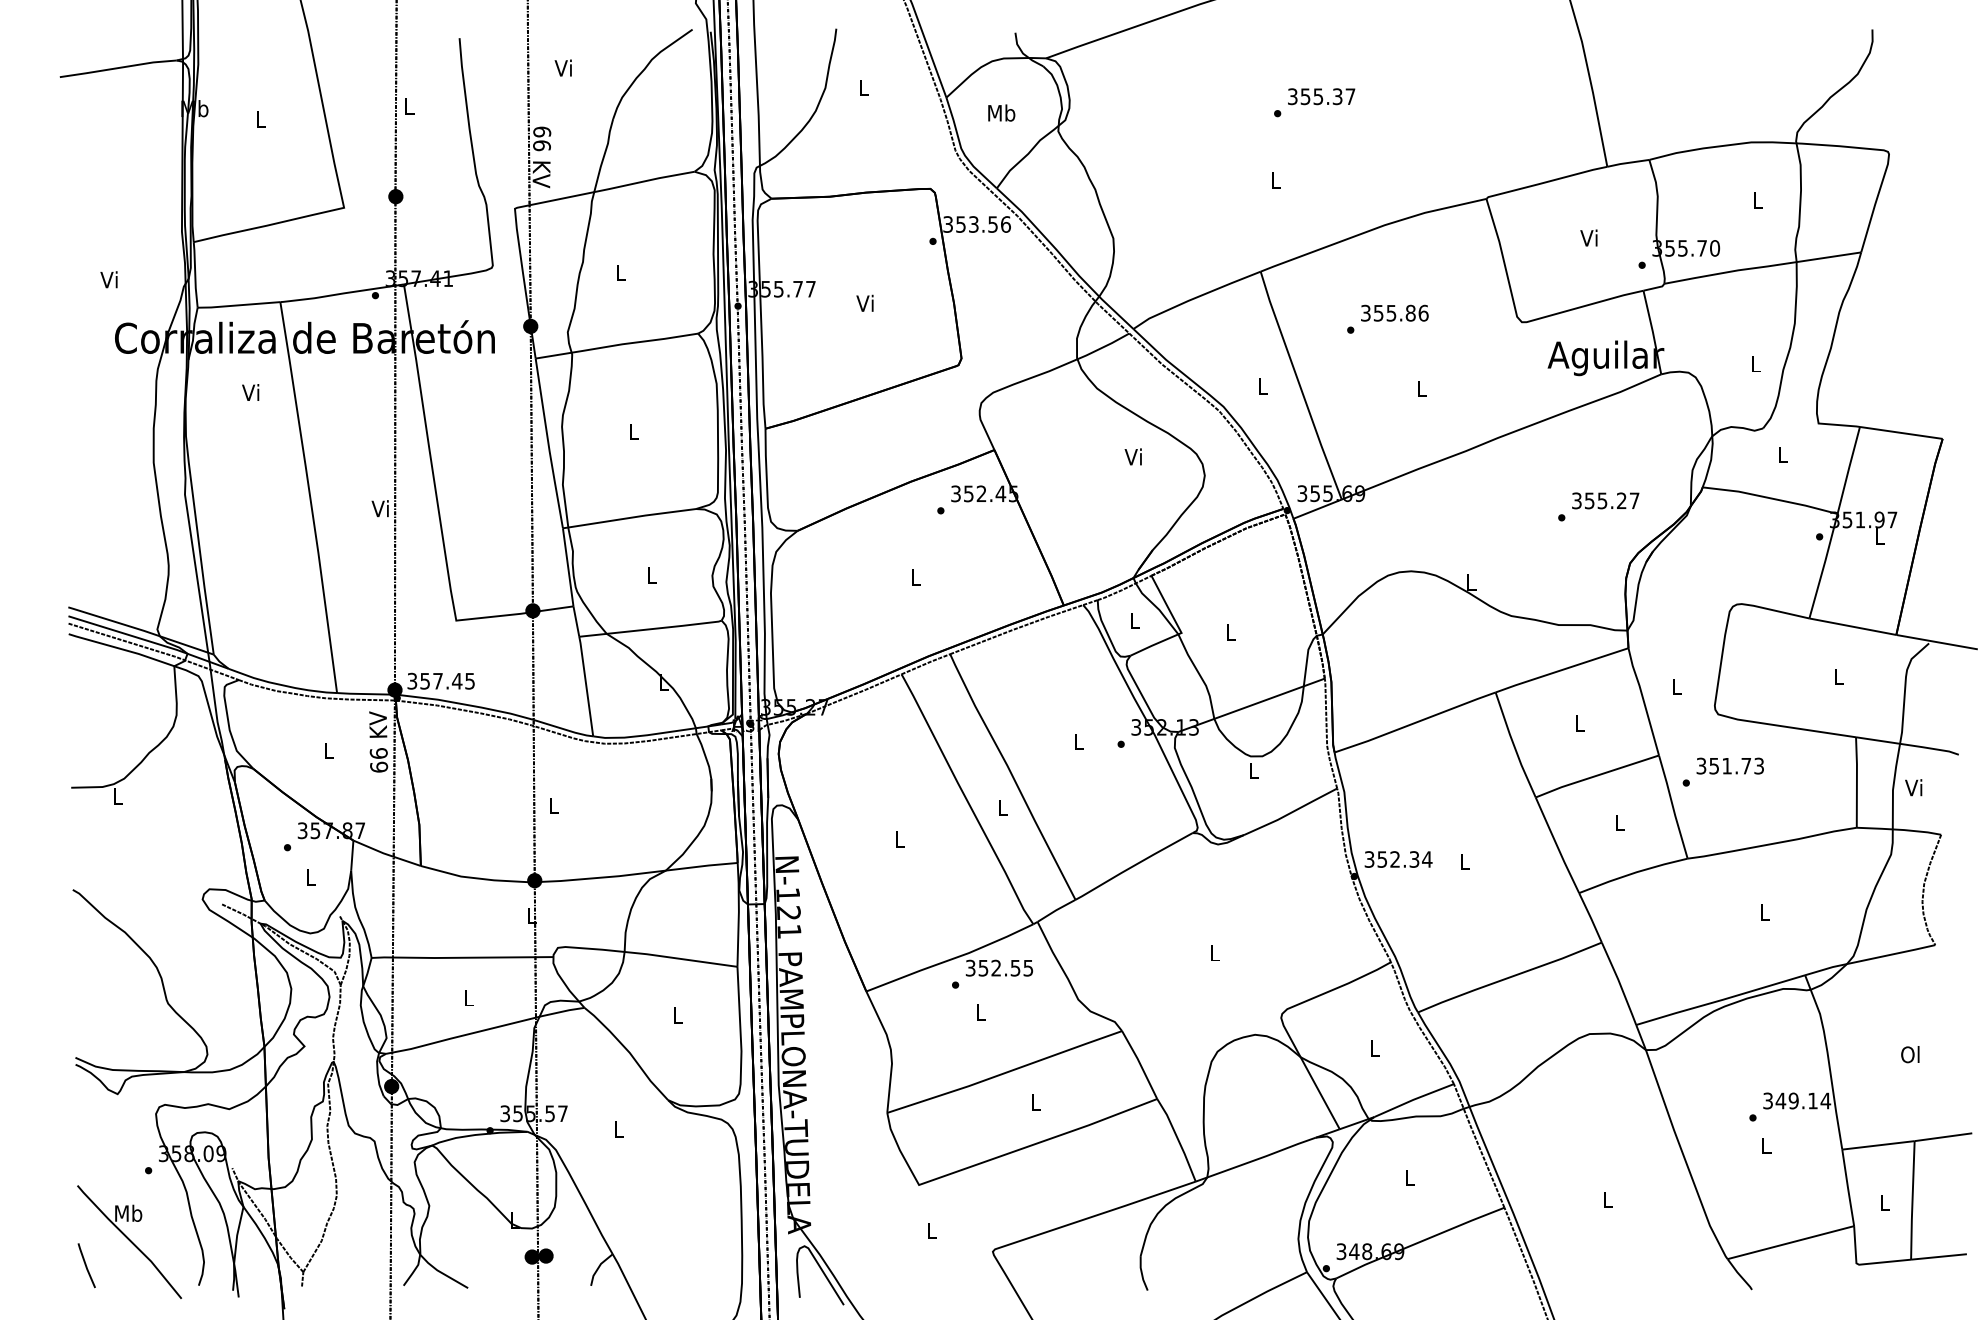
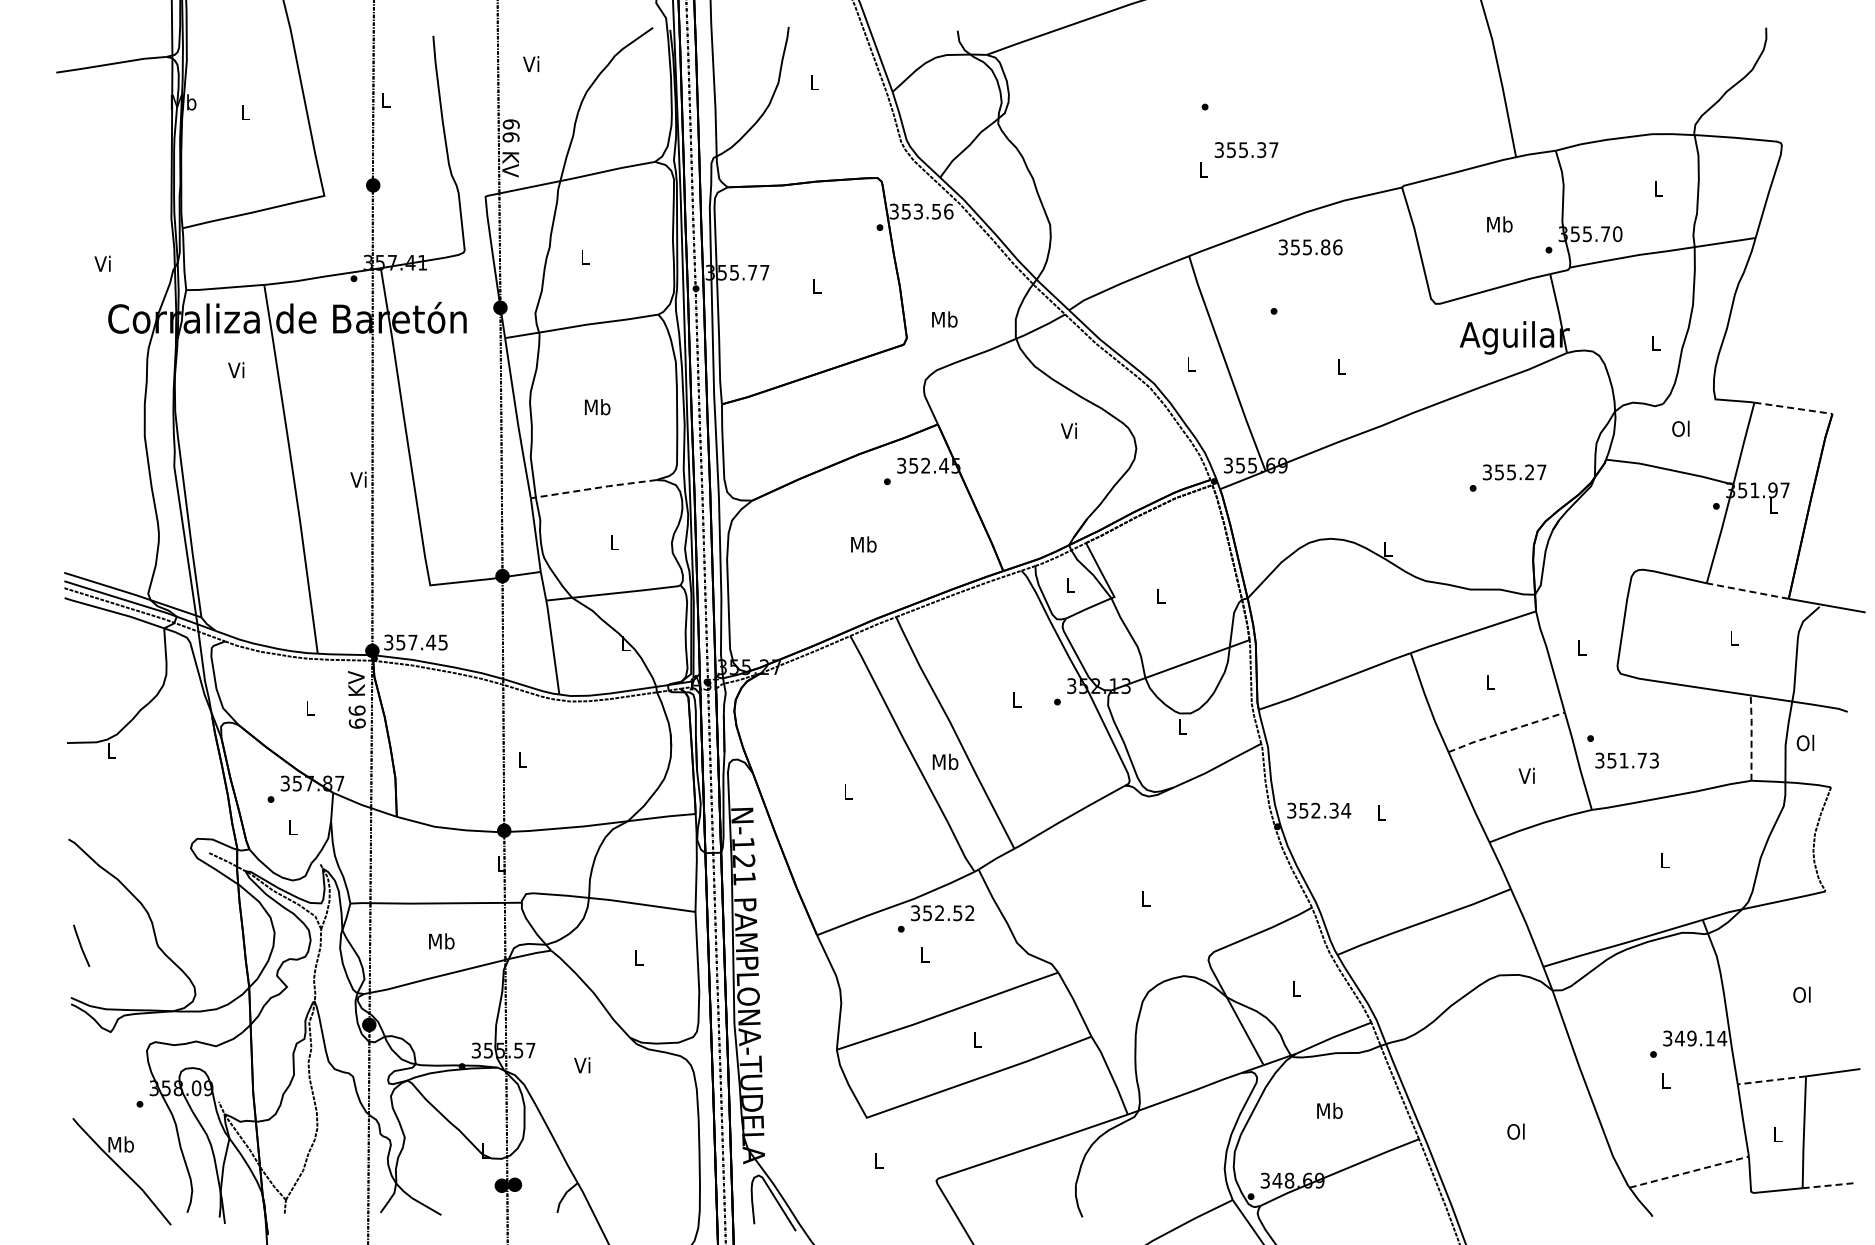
text: (1321, 96) -> (1246, 149), moved
text: (1001, 113) -> (944, 319), moved
text: (1589, 238) -> (1499, 224), Vi -> Mb
text: (864, 302) -> (815, 285), Vi -> L
text: (1394, 313) -> (1310, 247), moved
text: (633, 432) -> (597, 407), L -> Mb
line: (1901, 433) -> (1793, 408), solid -> dashed
text: (1781, 454) -> (1680, 428), L -> Ol
line: (629, 517) -> (593, 488), solid -> dashed
text: (915, 577) -> (863, 544), L -> Mb
line: (1852, 627) -> (1747, 591), solid -> dashed
text: (1729, 766) -> (1626, 760), moved
line: (1597, 775) -> (1506, 731), solid -> dashed
line: (1856, 780) -> (1751, 736), solid -> dashed
text: (1914, 788) -> (1805, 743), Vi -> Ol
text: (1002, 807) -> (945, 761), L -> Mb
text: (1618, 822) -> (1526, 775), L -> Vi
text: (1027, 968) -> (969, 913), 352.55 -> 352.52
text: (468, 998) -> (441, 941), L -> Mb
text: (617, 1129) -> (582, 1065), L -> Vi
line: (1878, 1145) -> (1771, 1080), solid -> dashed
text: (1409, 1177) -> (1329, 1110), L -> Mb
text: (1606, 1199) -> (1515, 1131), L -> Ol
line: (1791, 1243) -> (1689, 1172), solid -> dashed
line: (1939, 1256) -> (1829, 1185), solid -> dashed
line: (86, 1265) -> (81, 945), moved

